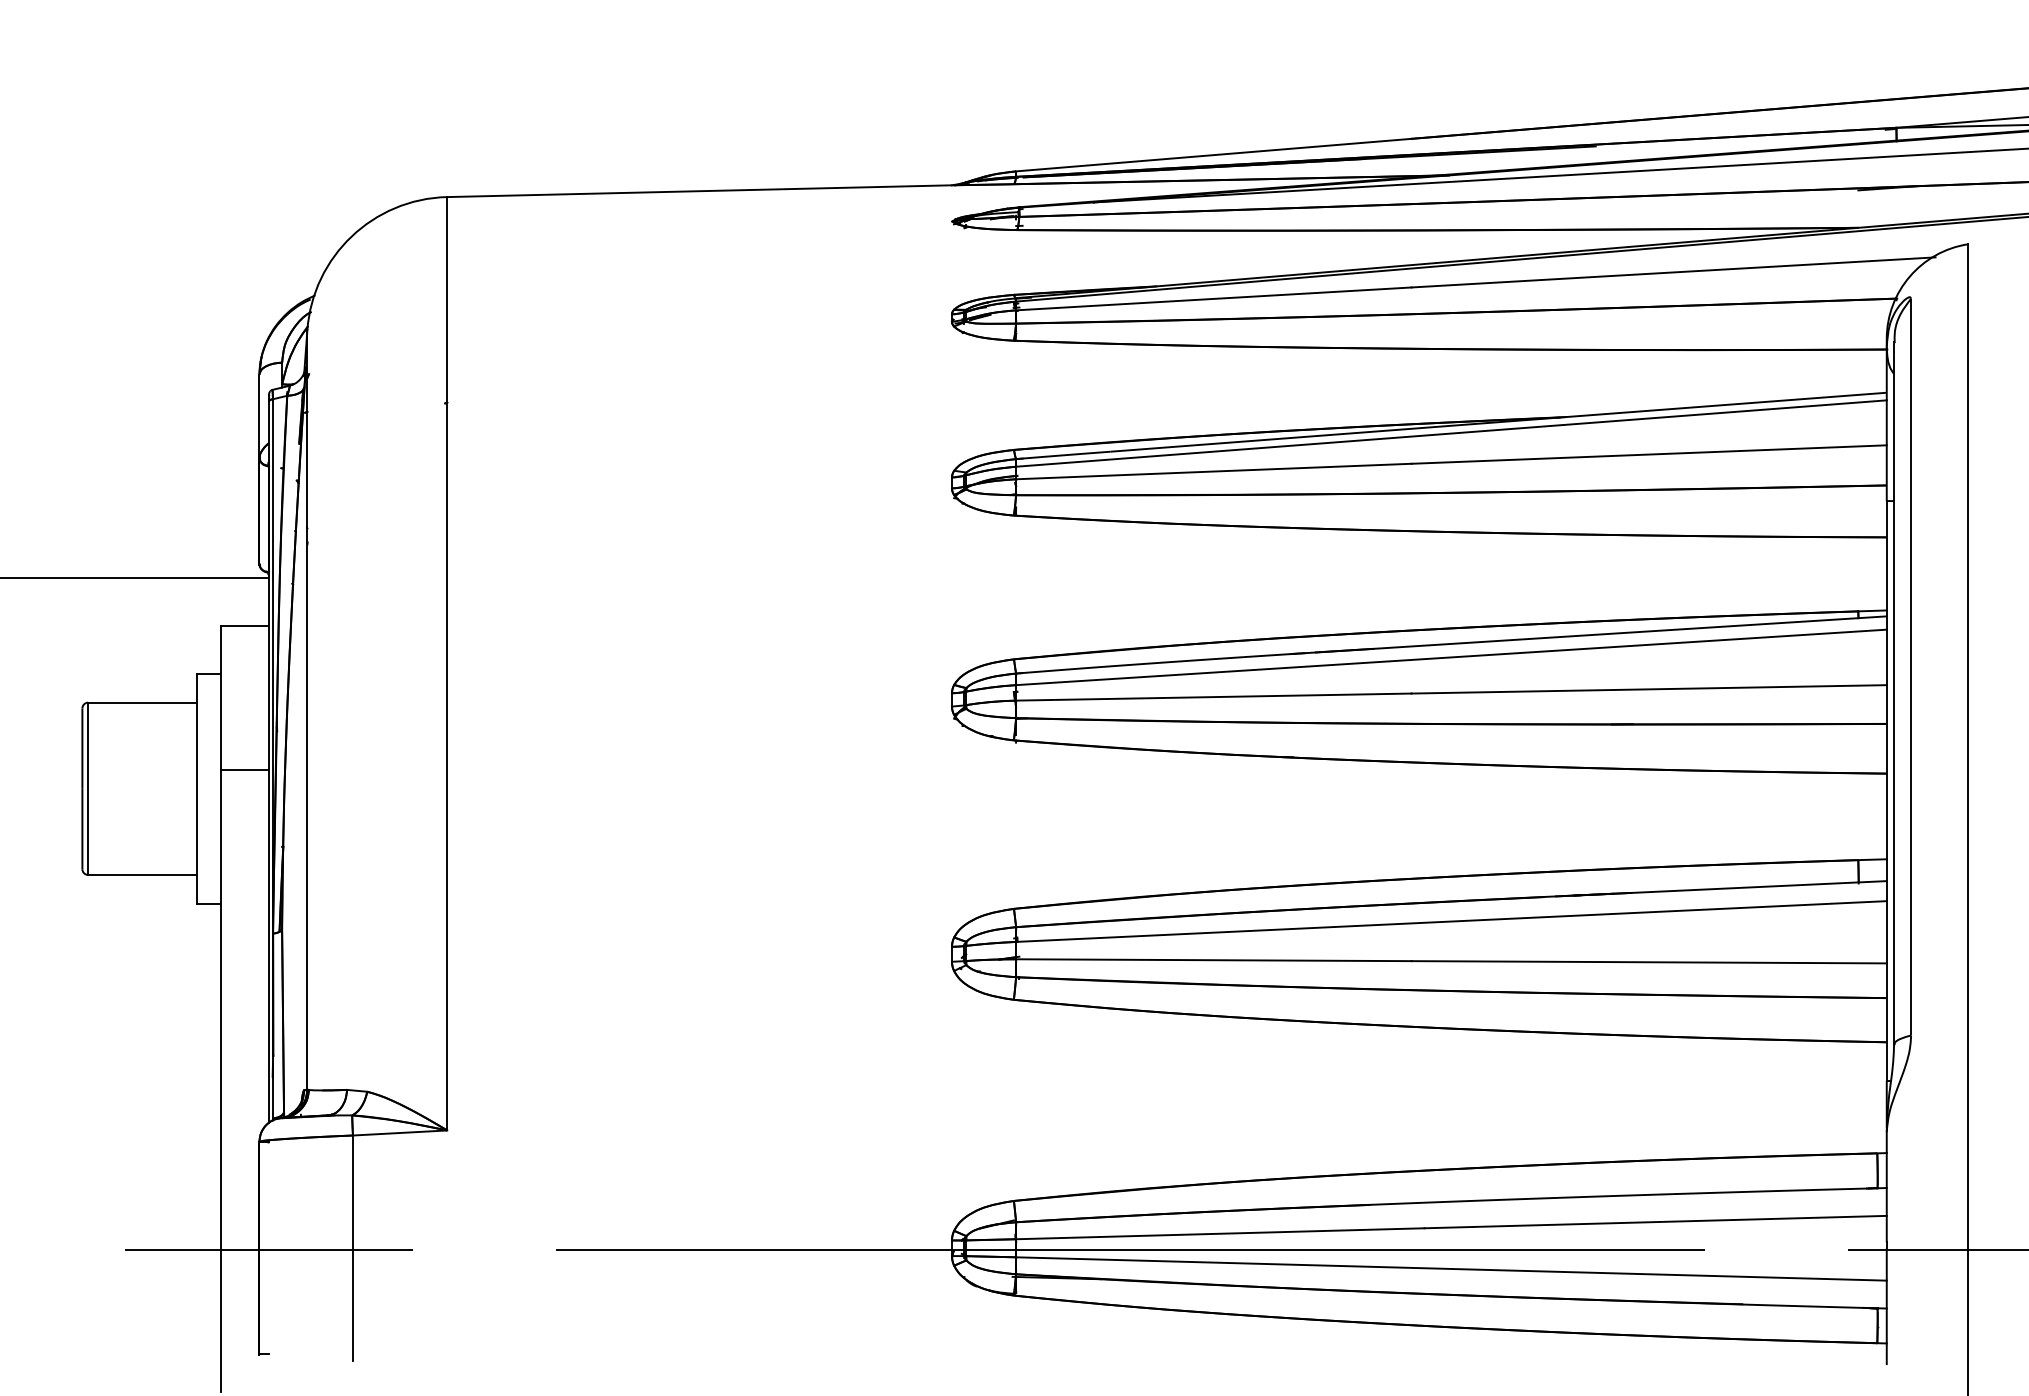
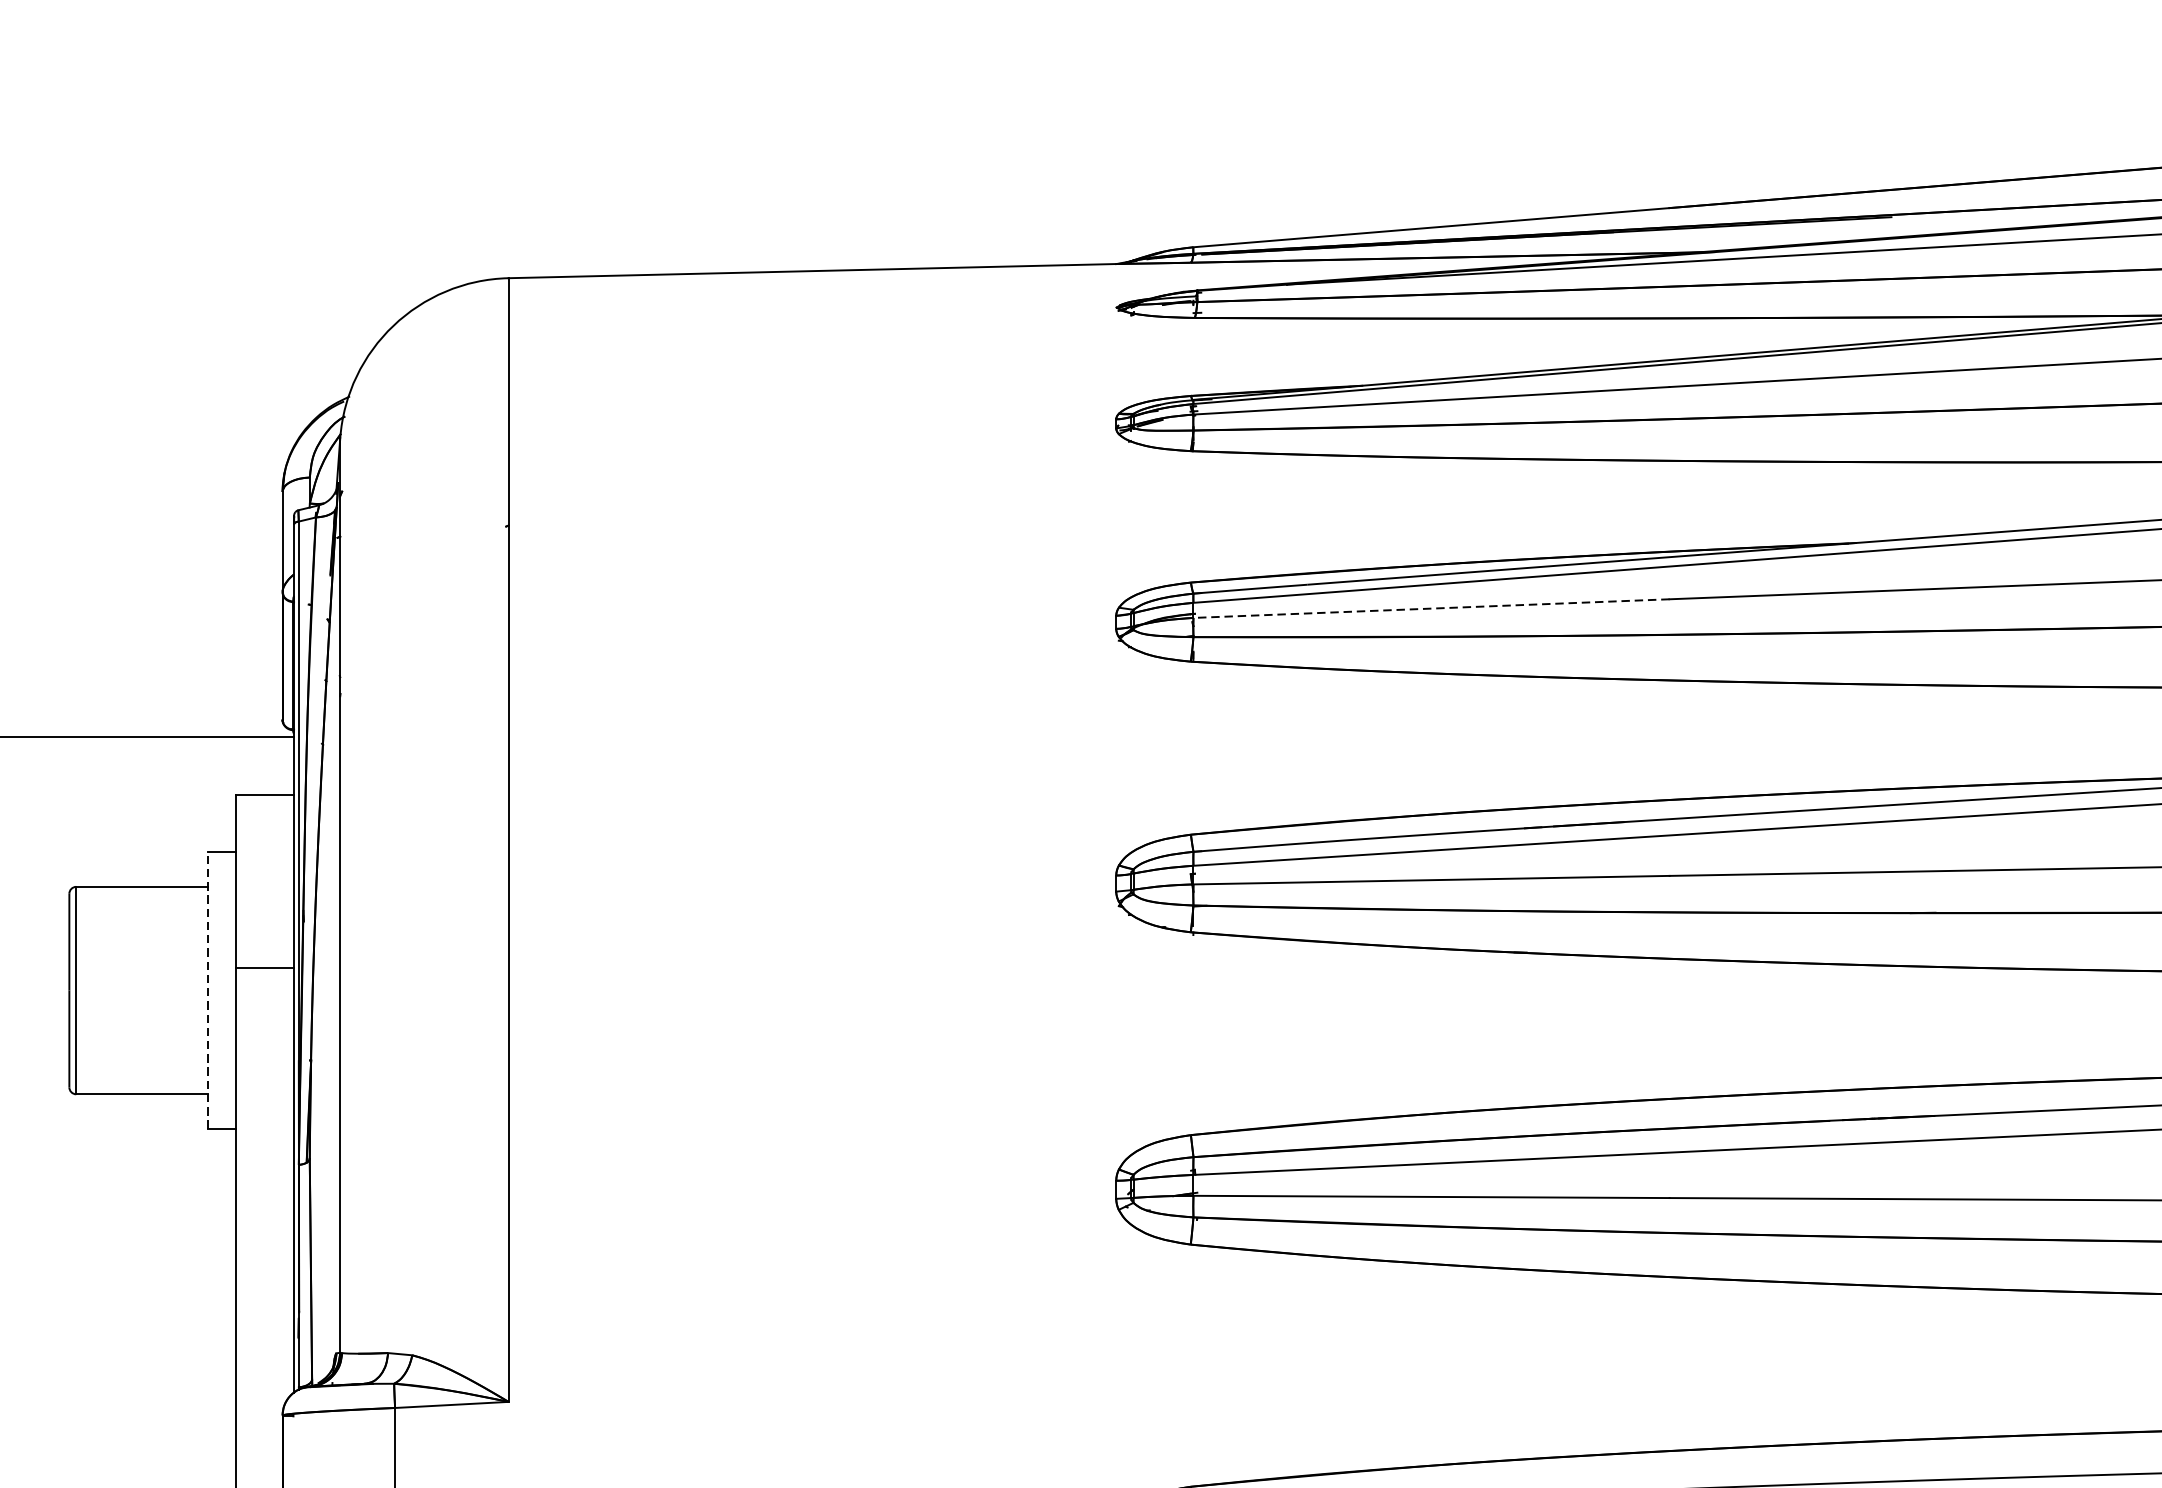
line: (1213, 471) -> (1431, 608), solid -> dashed
line: (197, 788) -> (207, 990), solid -> dashed

